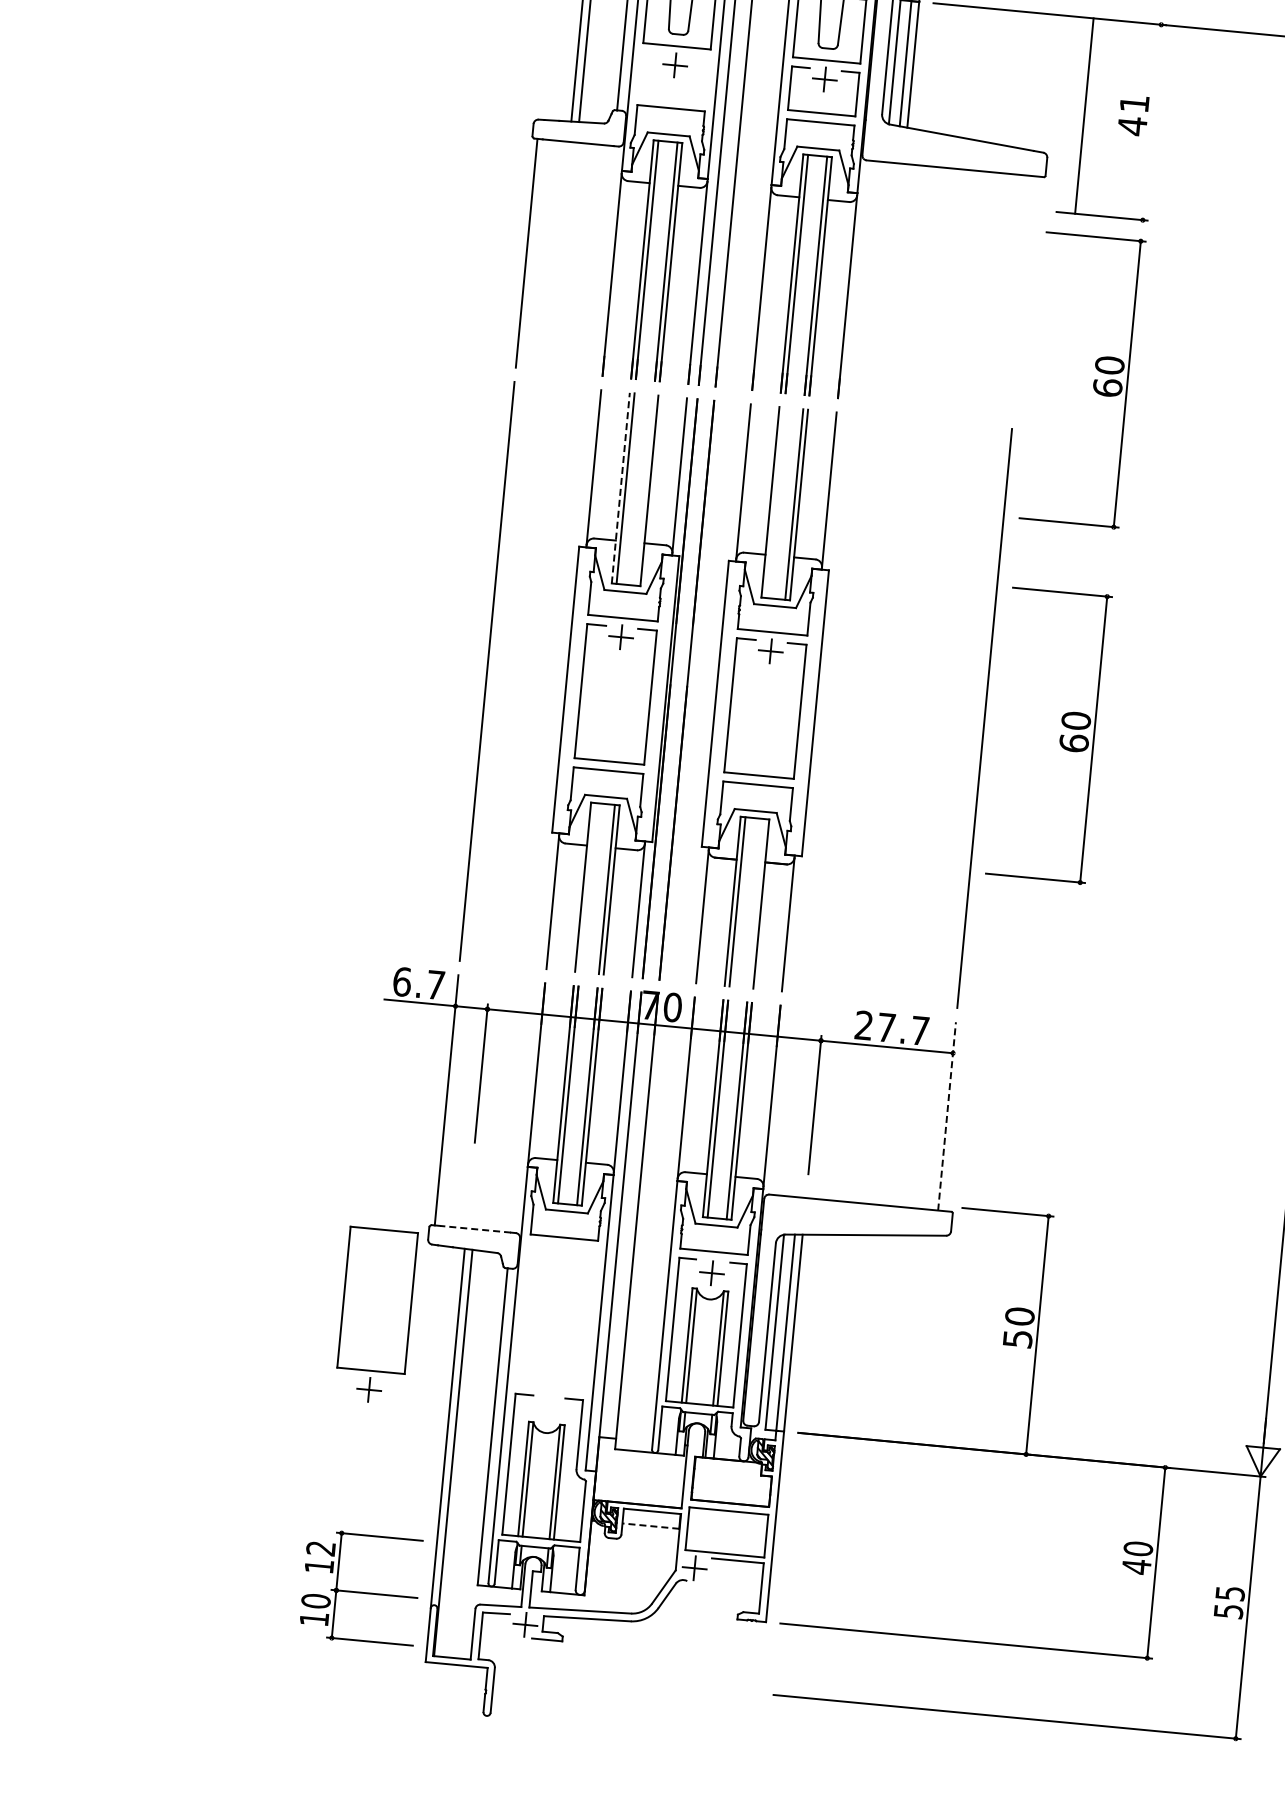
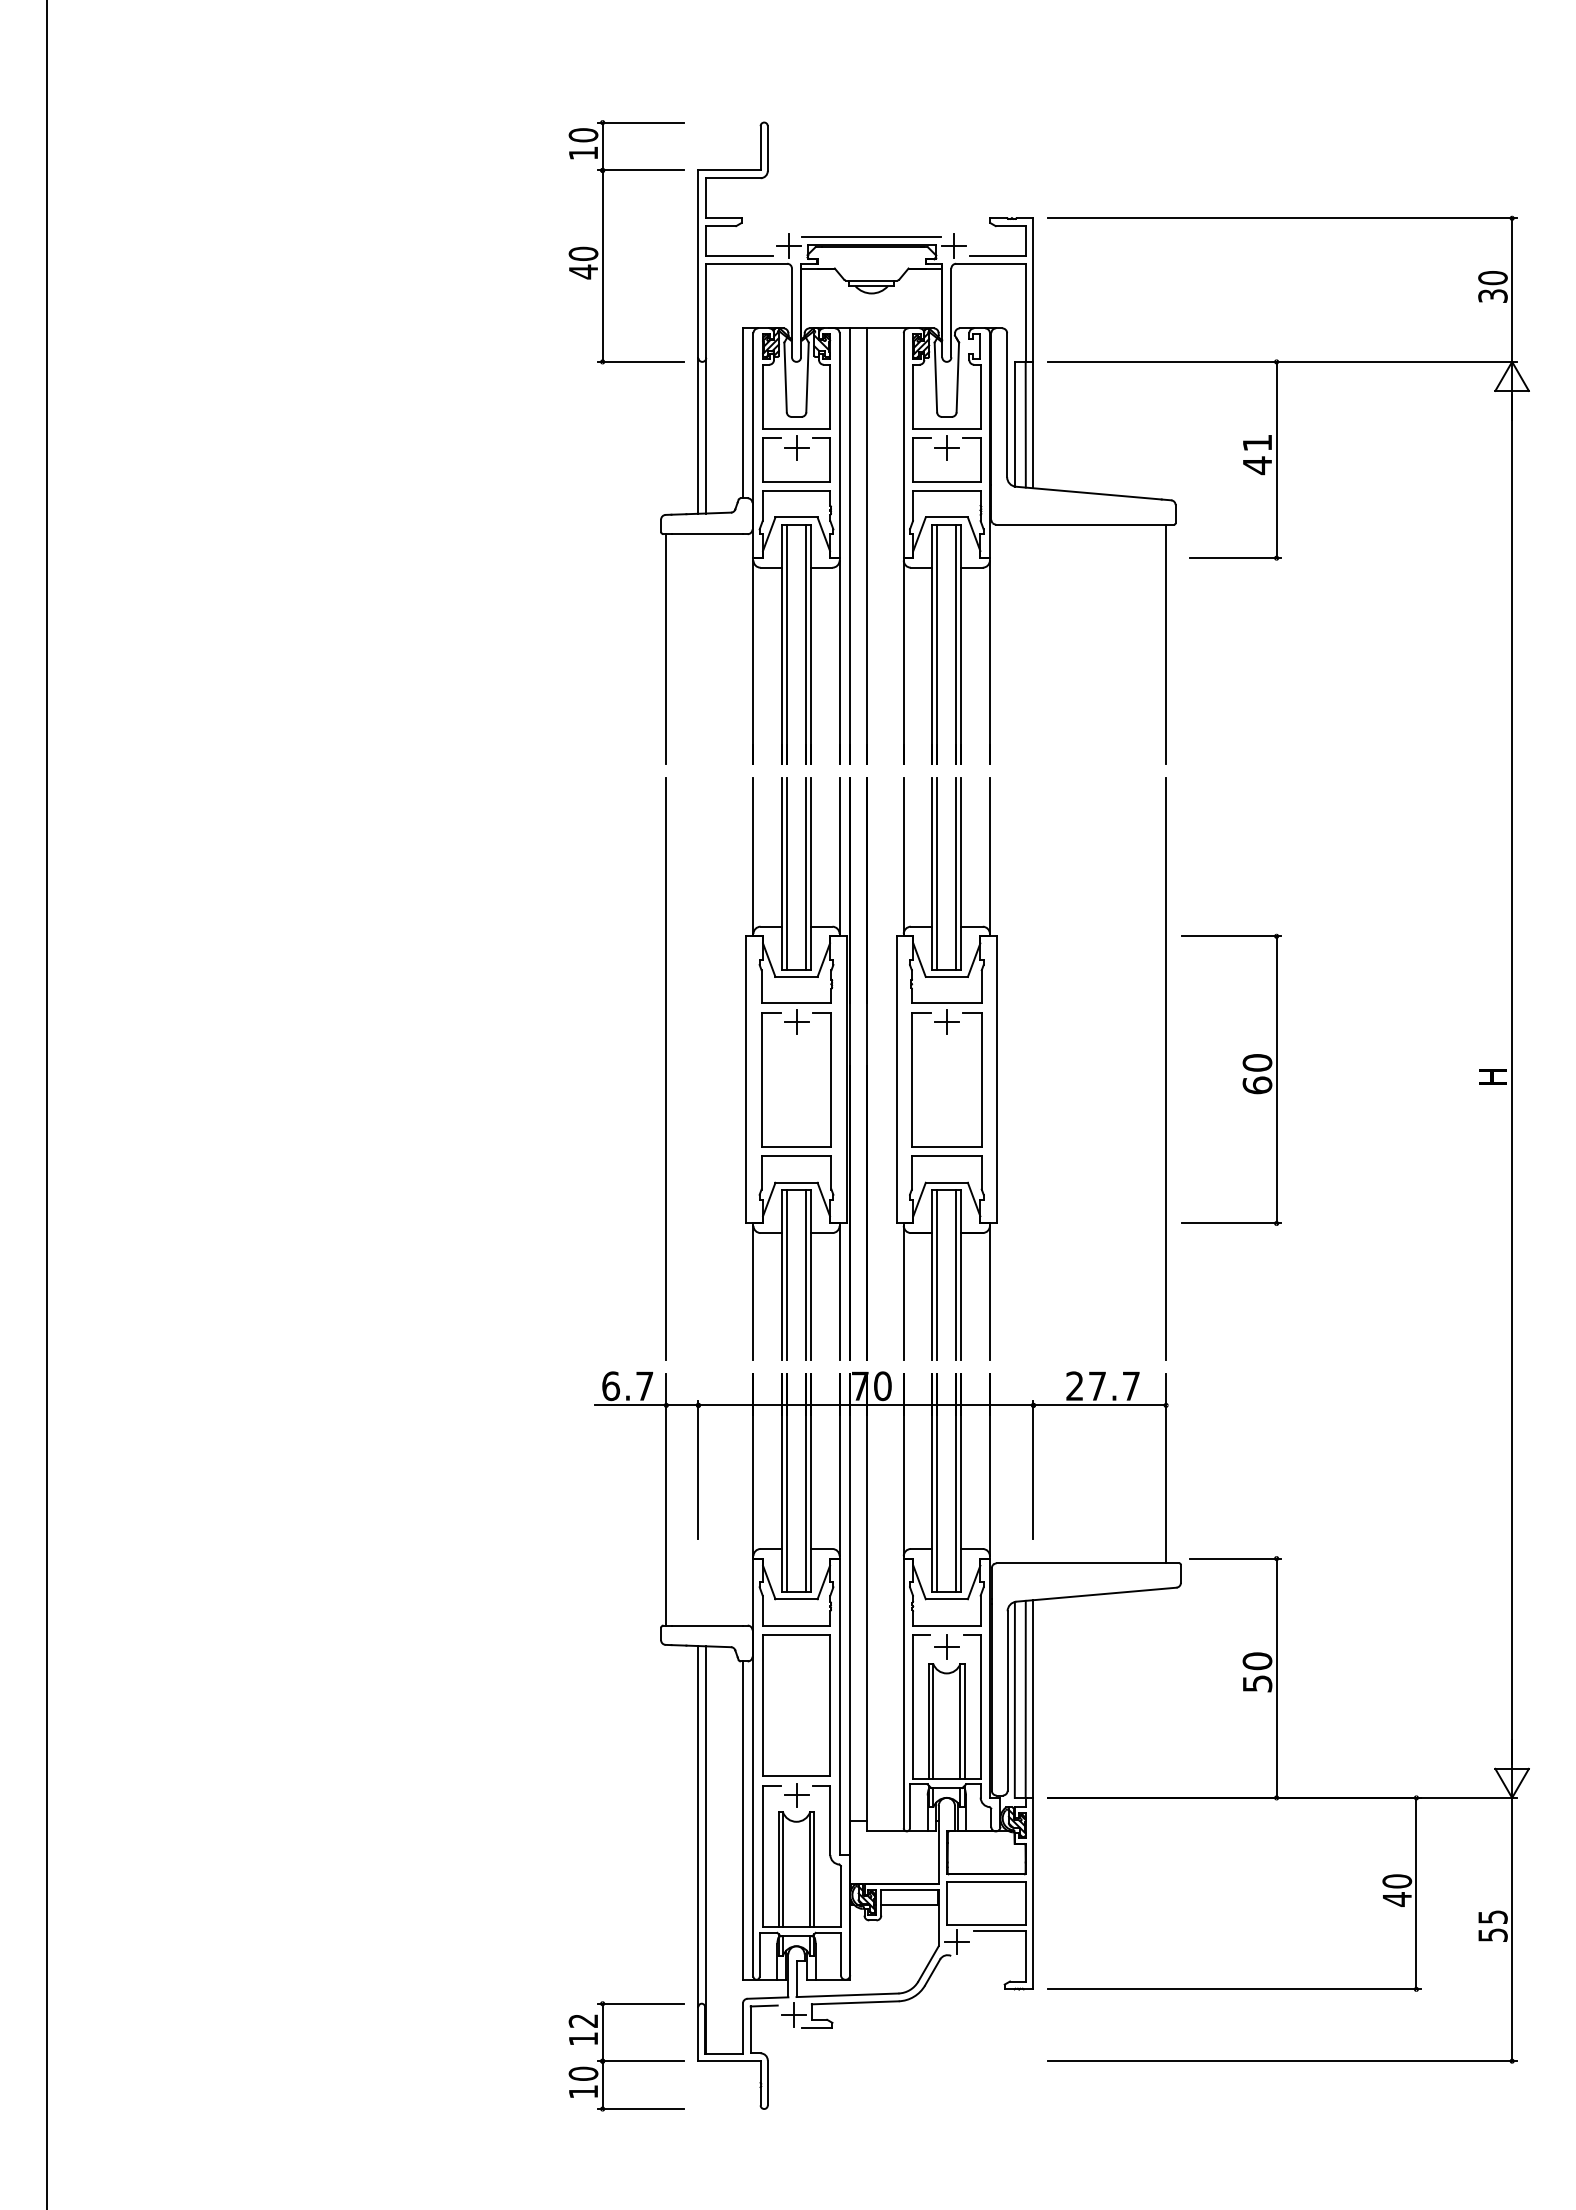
part: (672, 98) -> (796, 481), added
line: (1084, 115) -> (1276, 459), moved
line: (1025, 295) -> (1166, 644), added
part: (1093, 382) -> (1242, 724), removed
line: (621, 488) -> (782, 874), dashed -> solid
line: (645, 489) -> (806, 873), added
line: (775, 502) -> (937, 873), added
line: (587, 887) -> (786, 1274), added
line: (756, 903) -> (956, 1274), added
line: (947, 1116) -> (1166, 1468), dashed -> solid
line: (475, 1229) -> (707, 1625), dashed -> solid
part: (376, 1315) -> (796, 1720), moved
line: (650, 1525) -> (909, 1904), dashed -> solid
part: (360, 1587) -> (626, 2056), moved

